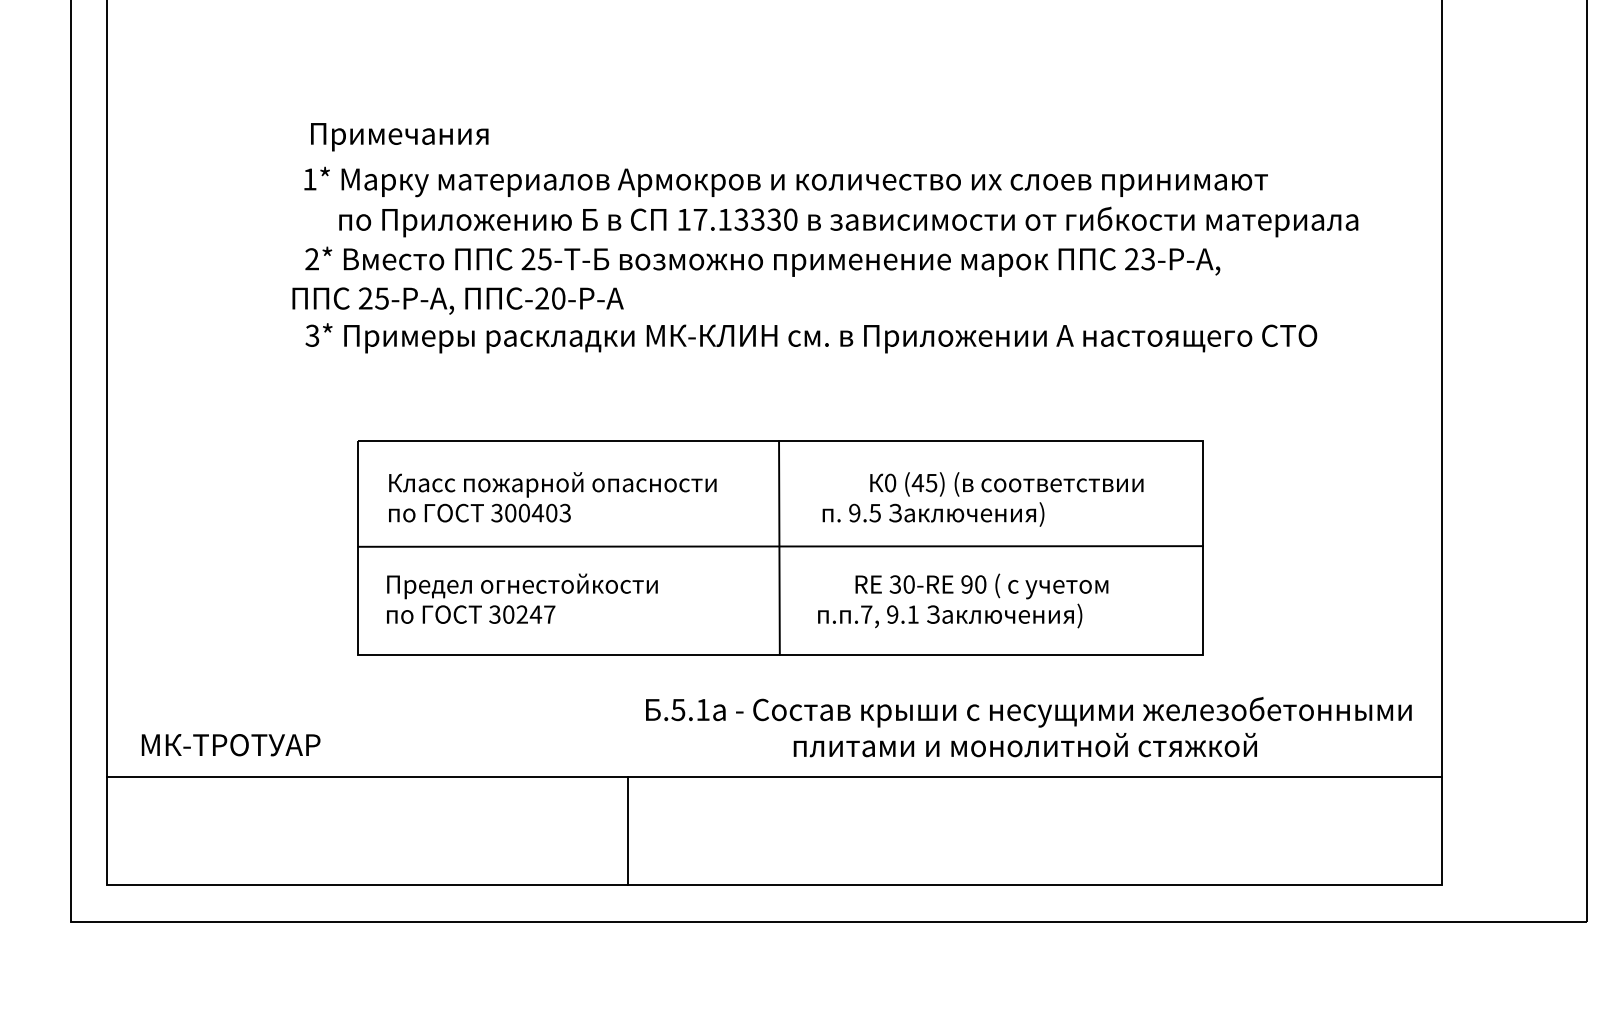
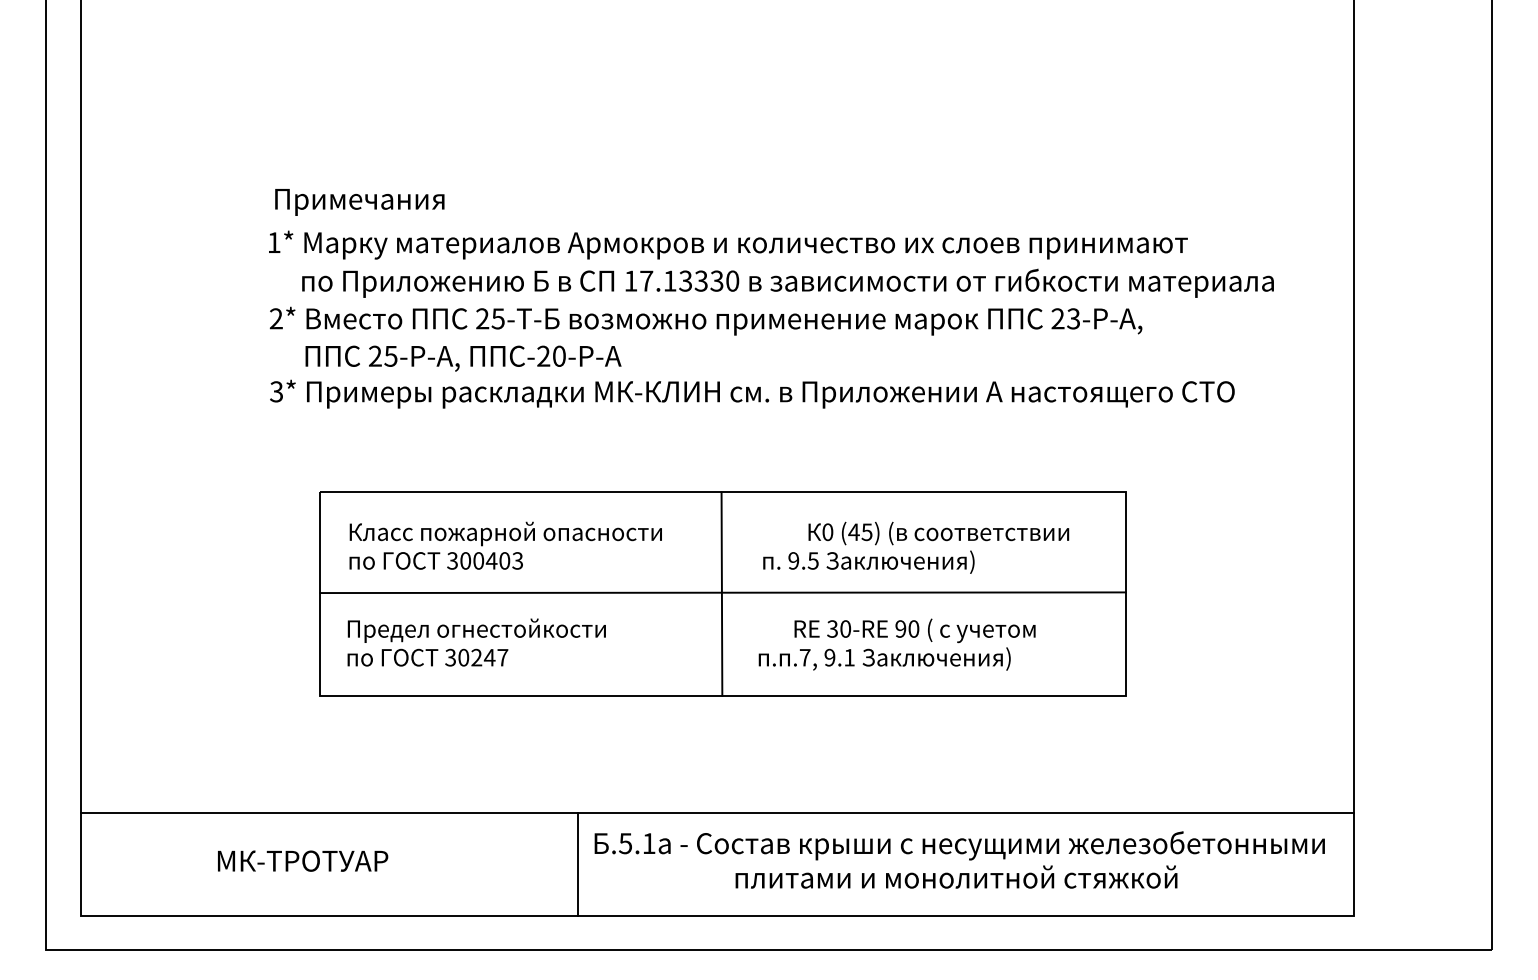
text: (458, 300) -> (463, 358), moved
text: (1028, 726) -> (959, 859), moved
text: (231, 744) -> (303, 860), moved

